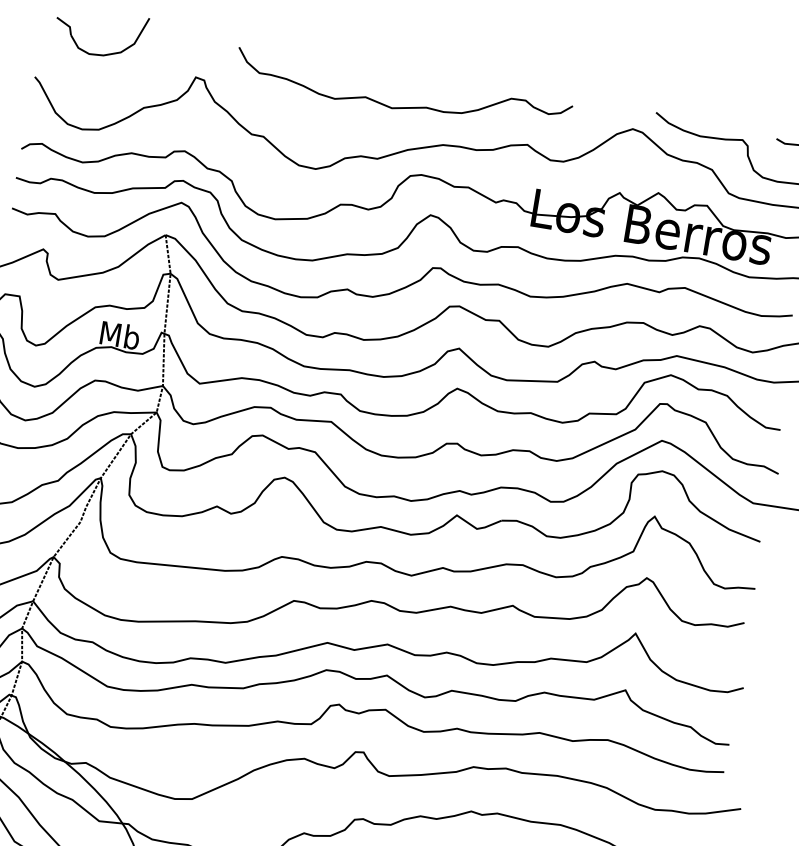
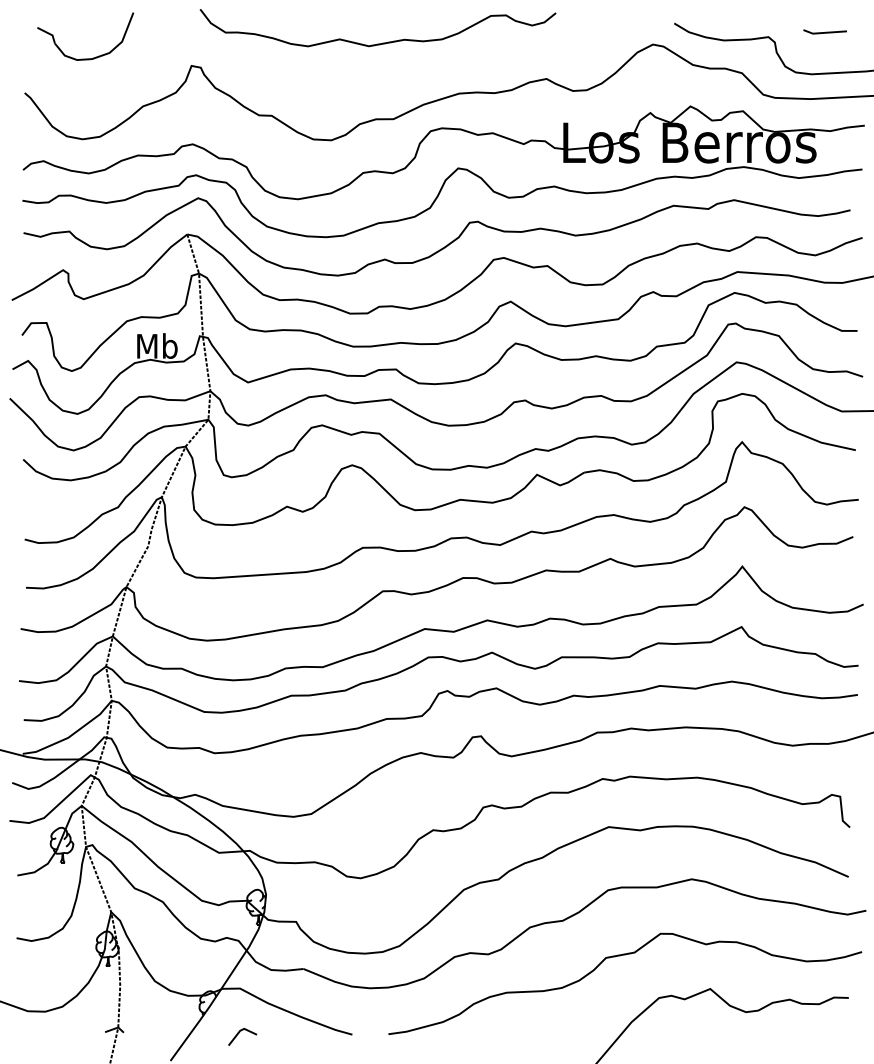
curve: (405, 106) -> (382, 42), moved

